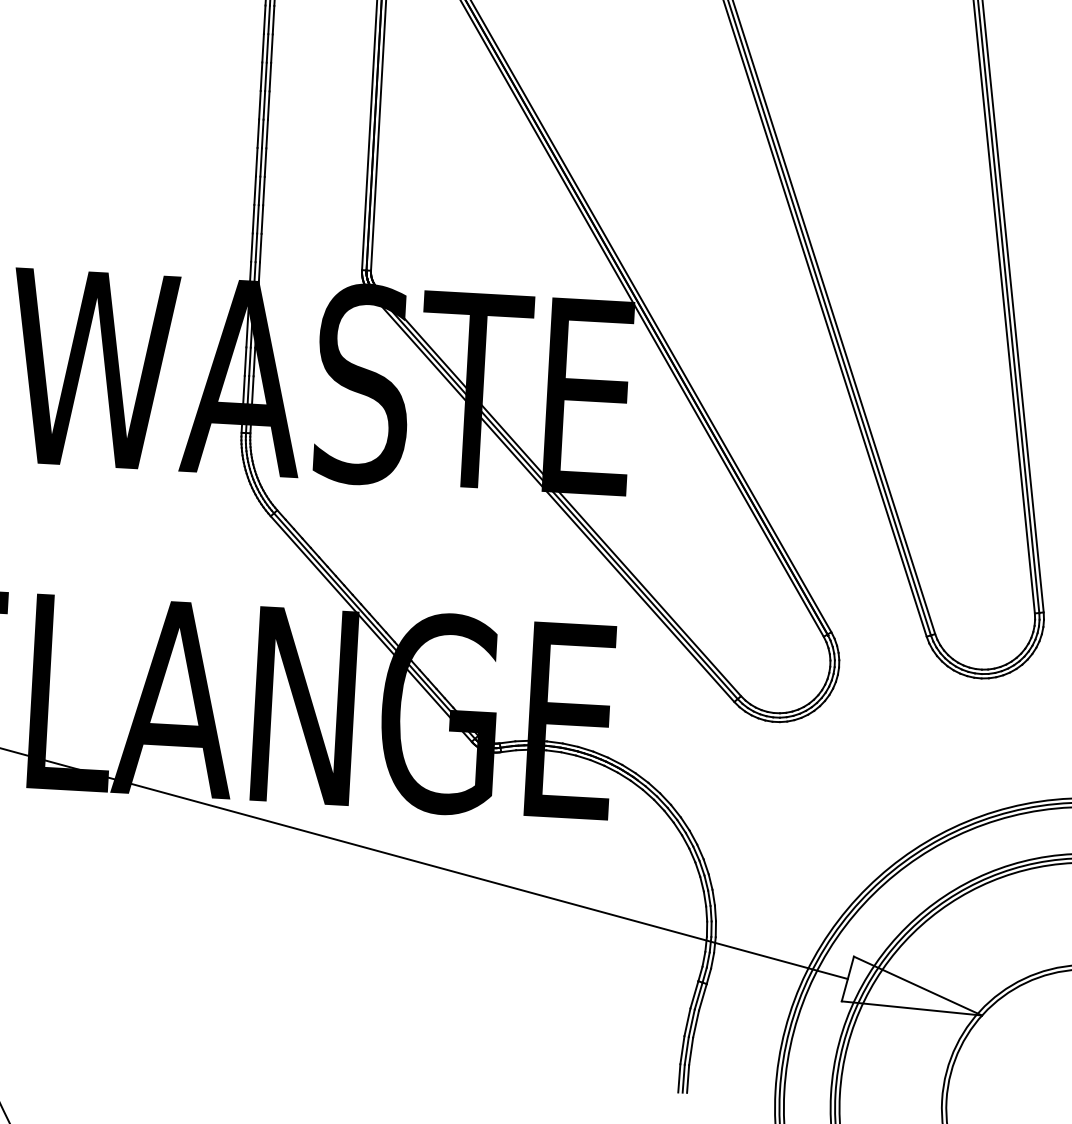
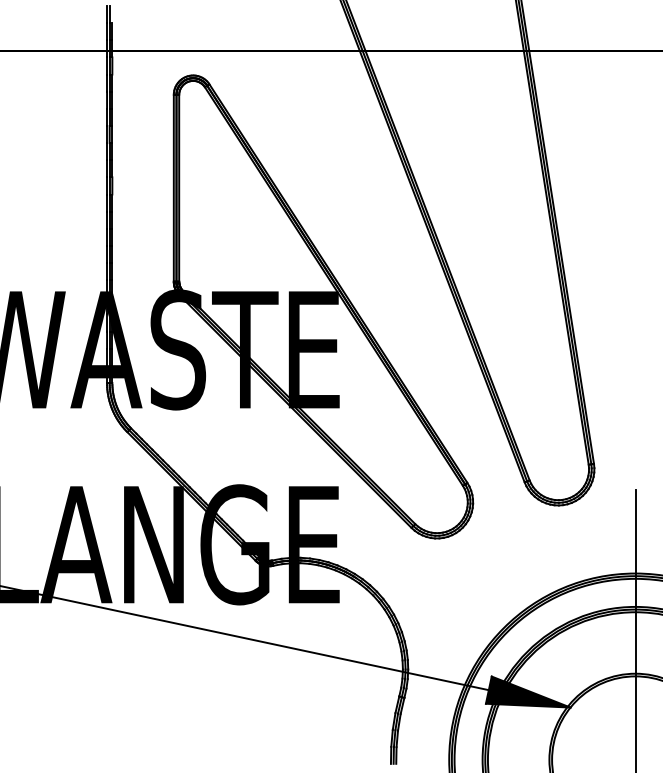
fill: (912, 984) -> (527, 691), added

